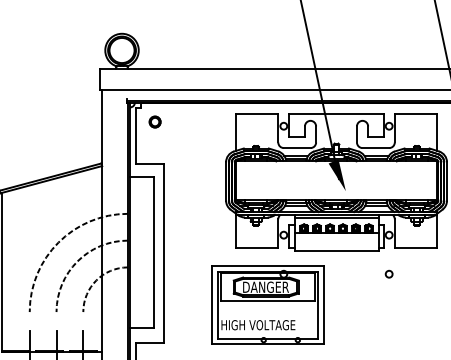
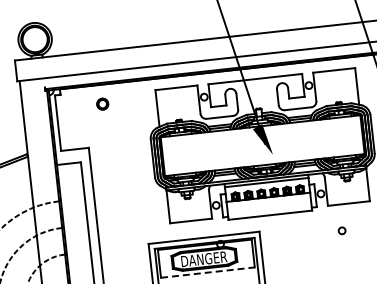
part: (154, 121) -> (102, 103), moved
circle: (388, 273) -> (341, 230), moved
line: (268, 301) -> (208, 273), solid -> dashed

